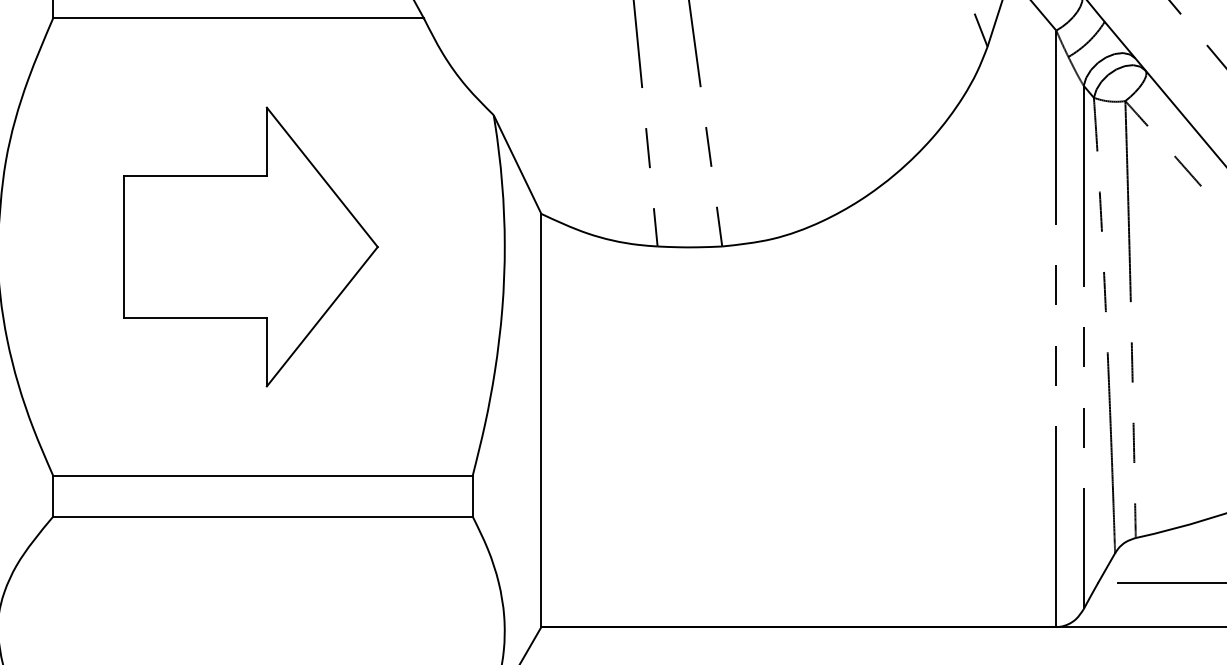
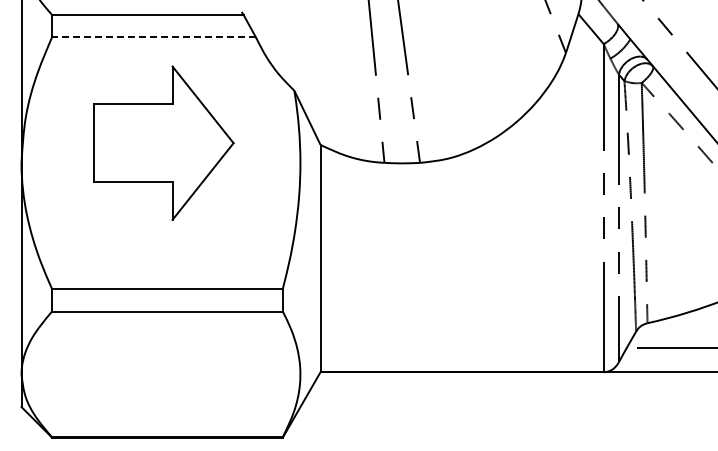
line: (239, 18) -> (154, 37), solid -> dashed
part: (250, 245) -> (163, 142), moved

